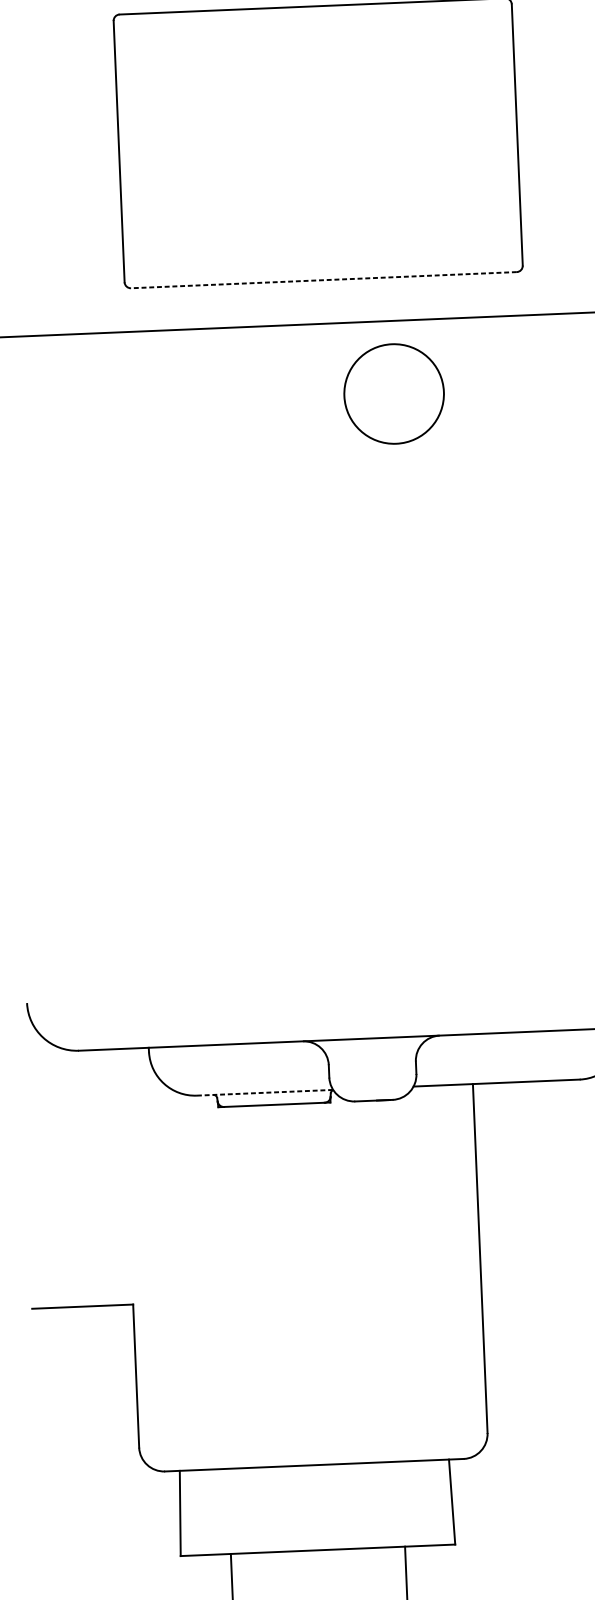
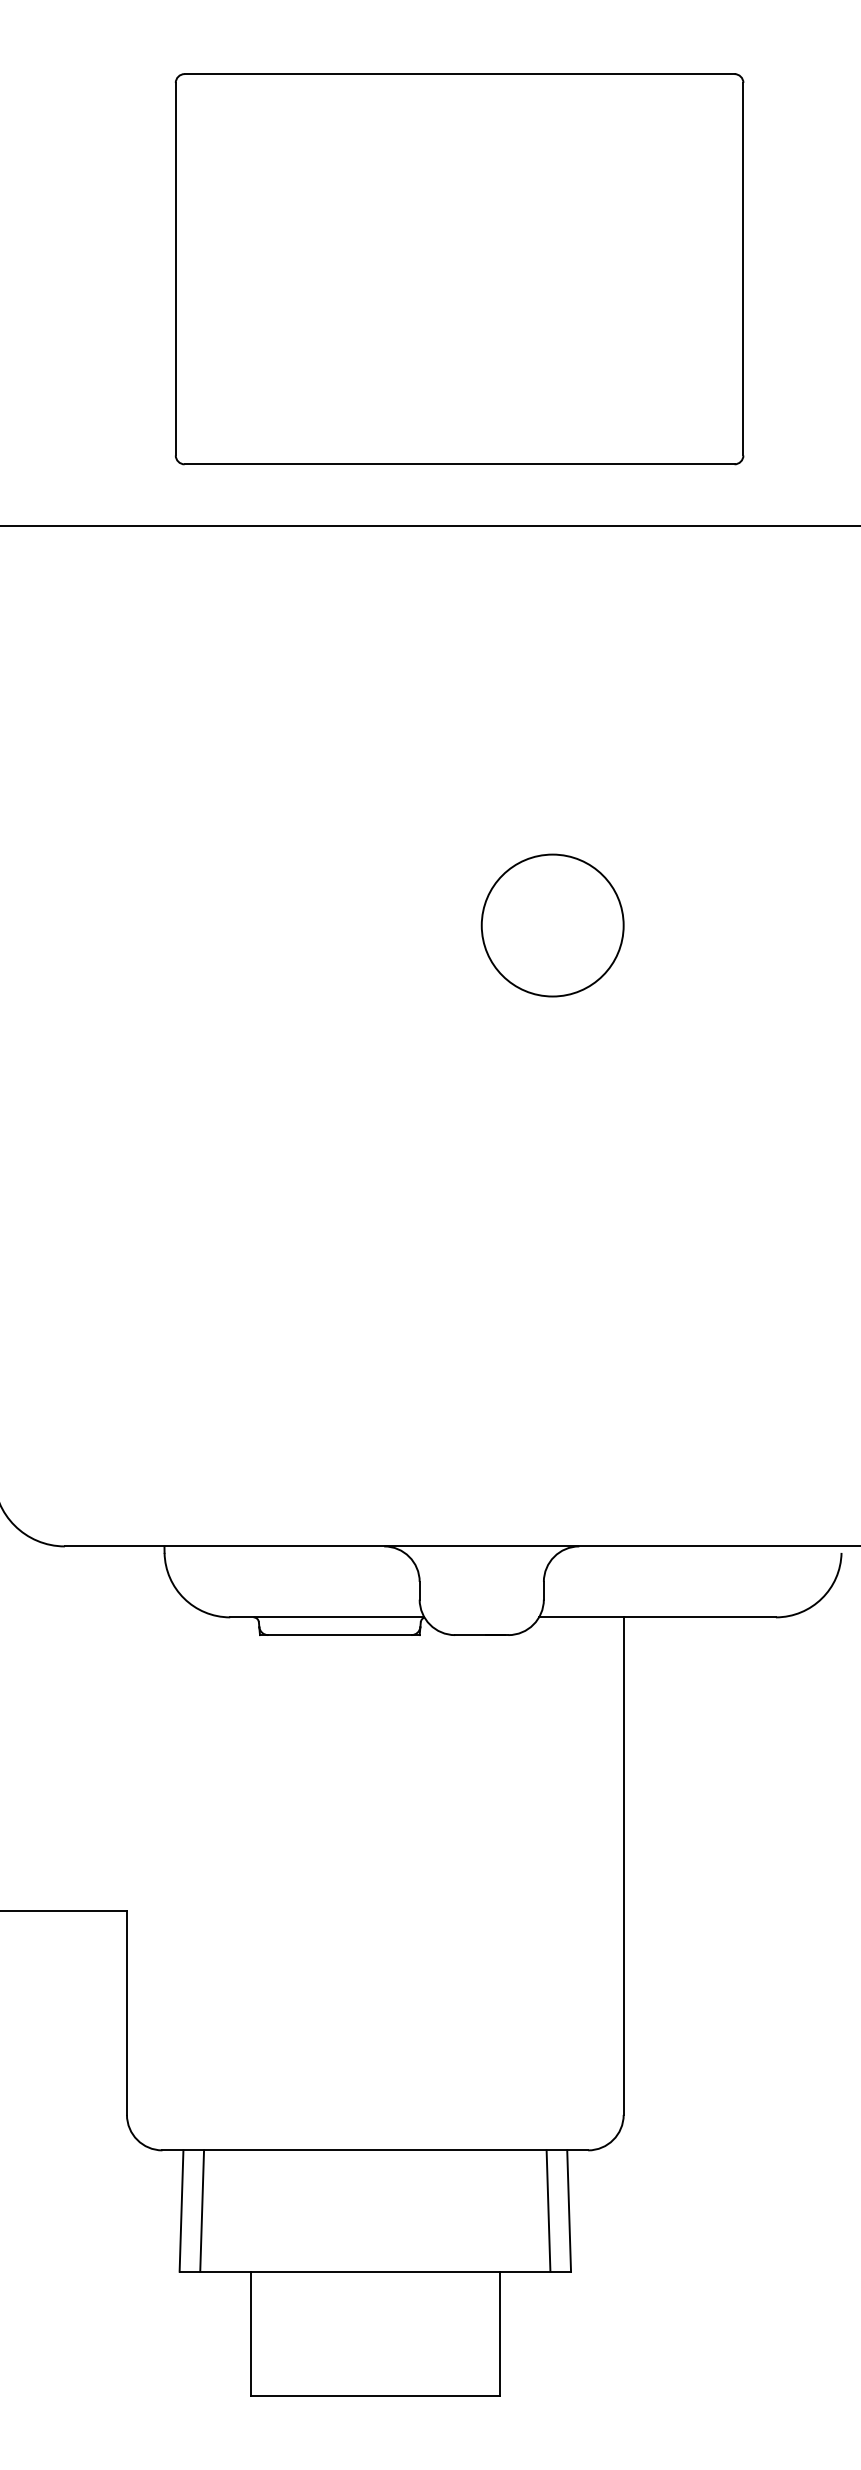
line: (323, 280) -> (459, 464), dashed -> solid
circle: (393, 393) -> (552, 925), moved
line: (265, 1092) -> (327, 1617), dashed -> solid
line: (437, 1502) -> (548, 2210), added
line: (194, 1512) -> (202, 2210), added

